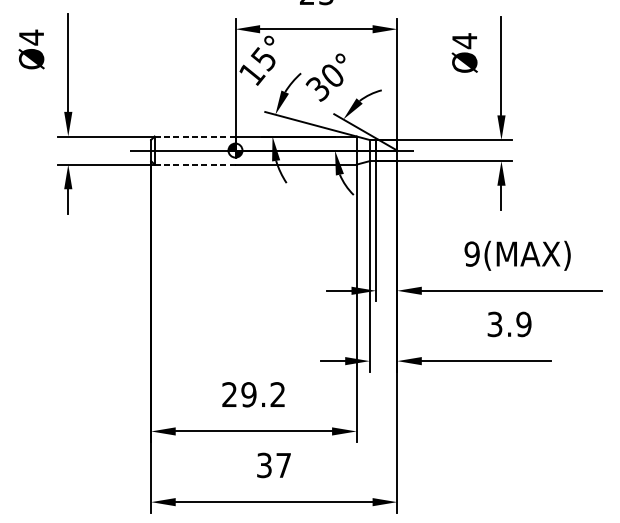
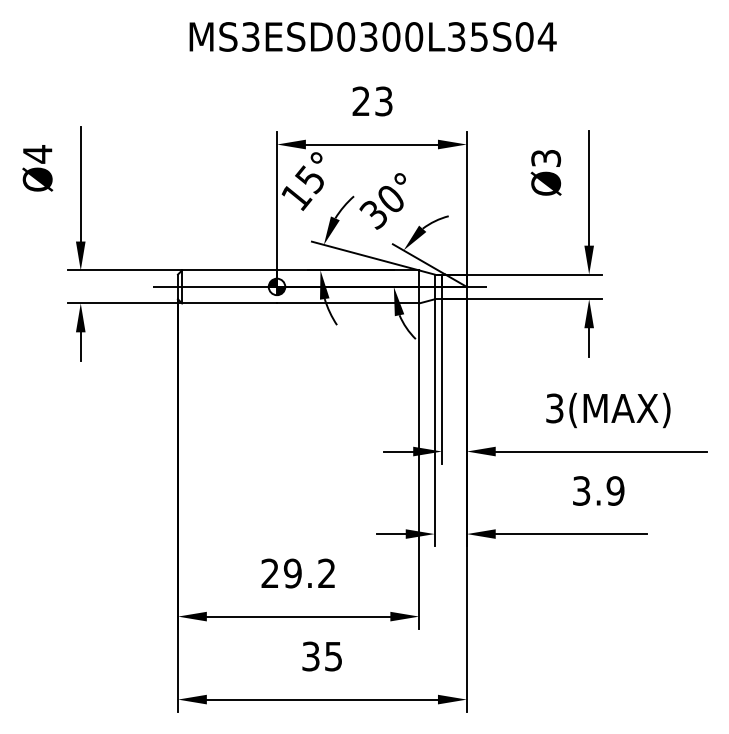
text: (465, 41) -> (546, 158), Ø4 -> Ø3
line: (195, 136) -> (229, 270), dashed -> solid
line: (195, 164) -> (230, 303), dashed -> solid
text: (471, 254) -> (554, 408), 9(MAX) -> 3(MAX)
text: (283, 465) -> (333, 656), 37 -> 35

